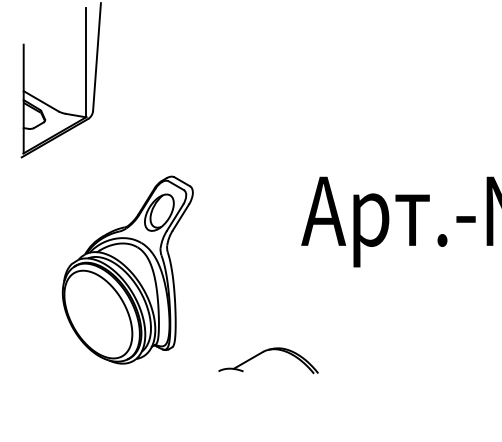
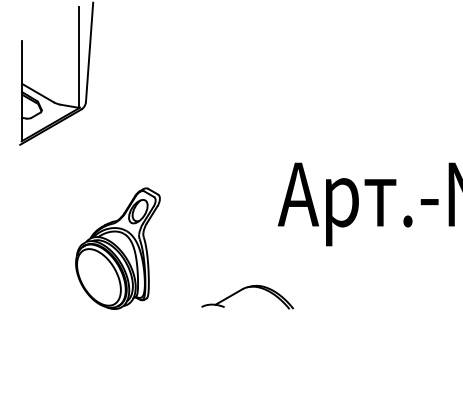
part: (127, 269) -> (117, 248), size x0.7
part: (265, 352) -> (244, 289), moved

